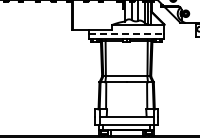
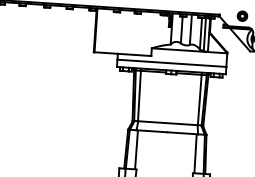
line: (126, 34) -> (171, 63), dashed -> solid

